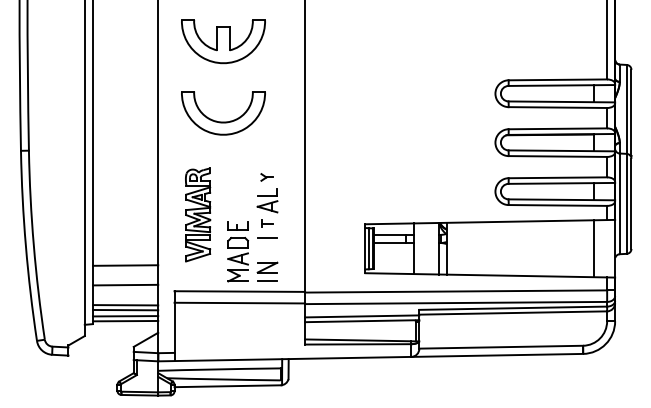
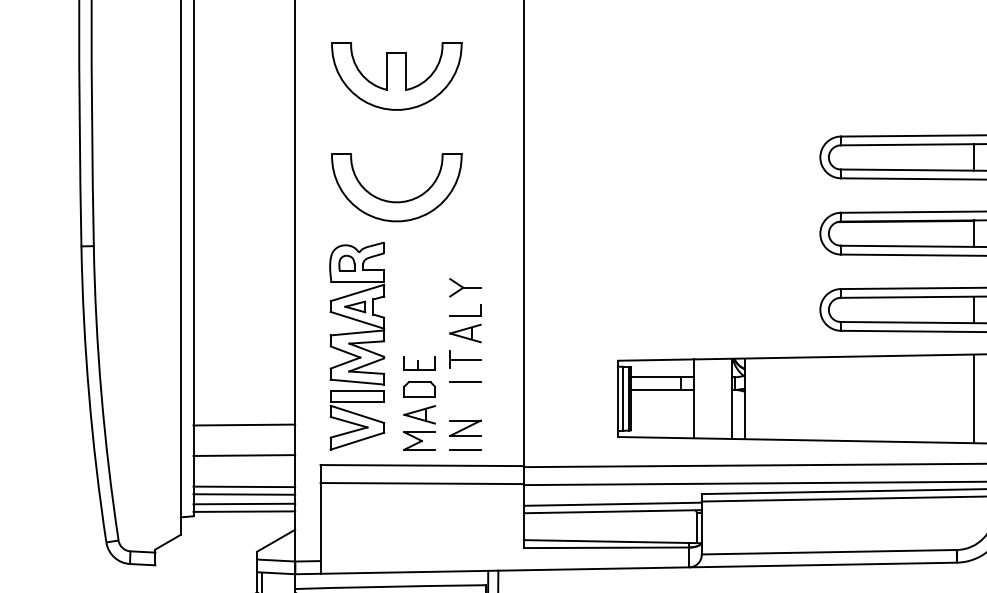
part: (266, 177) -> (463, 287), size x1.67
part: (197, 214) -> (356, 345), size x1.43
part: (267, 223) -> (465, 359), size x1.67

